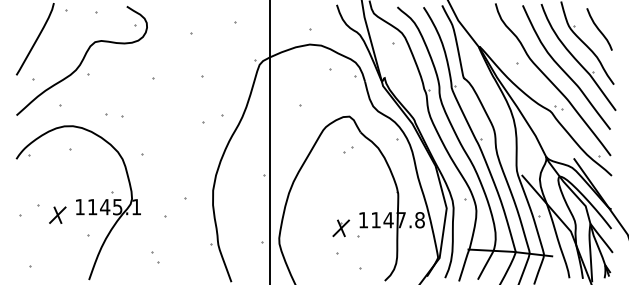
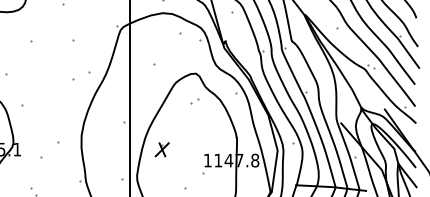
part: (340, 228) -> (161, 149), moved

